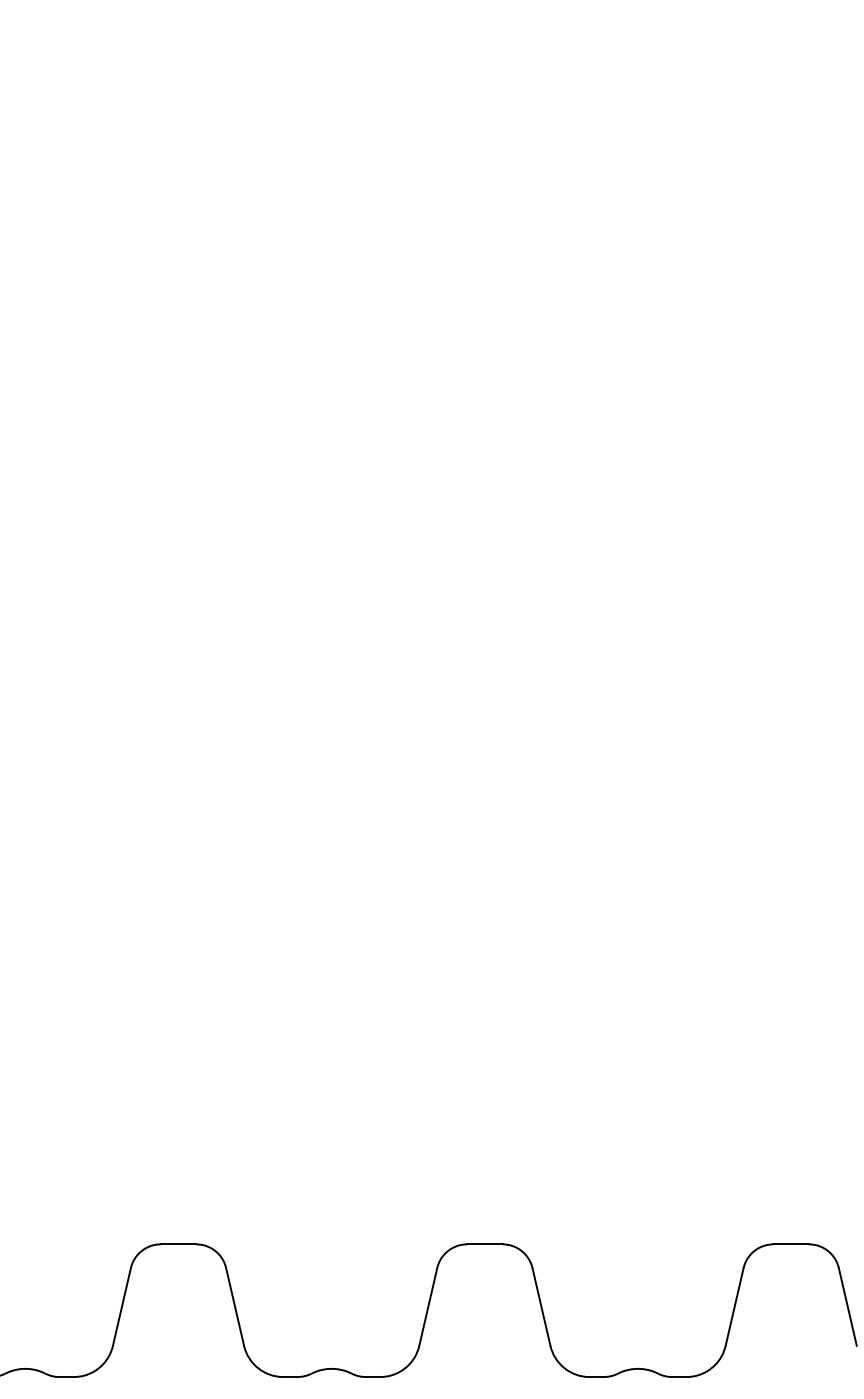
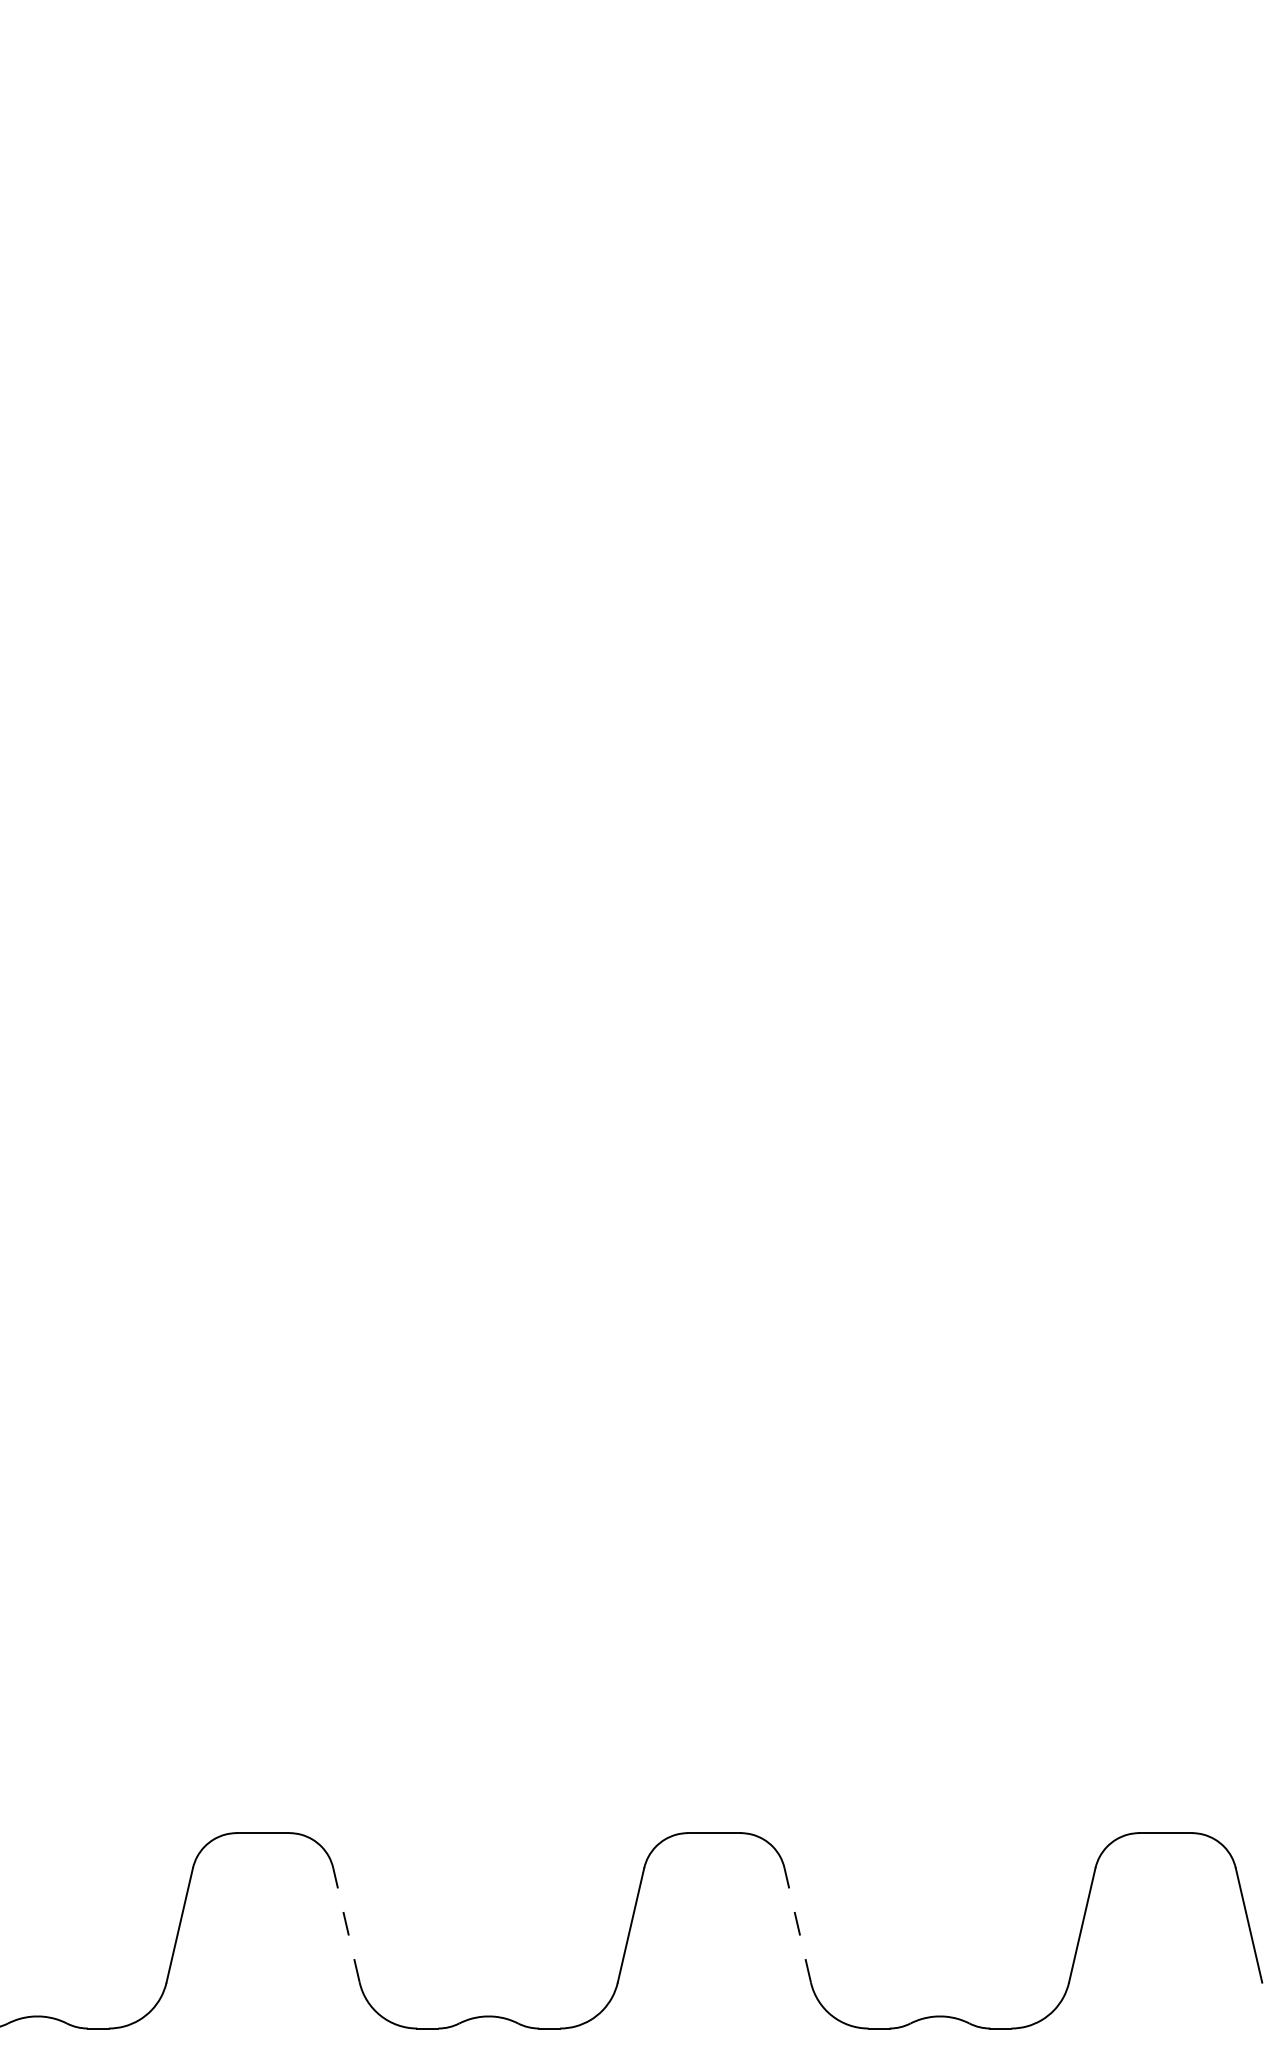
line: (235, 1307) -> (347, 1926), solid -> dashed
line: (541, 1307) -> (797, 1926), solid -> dashed

